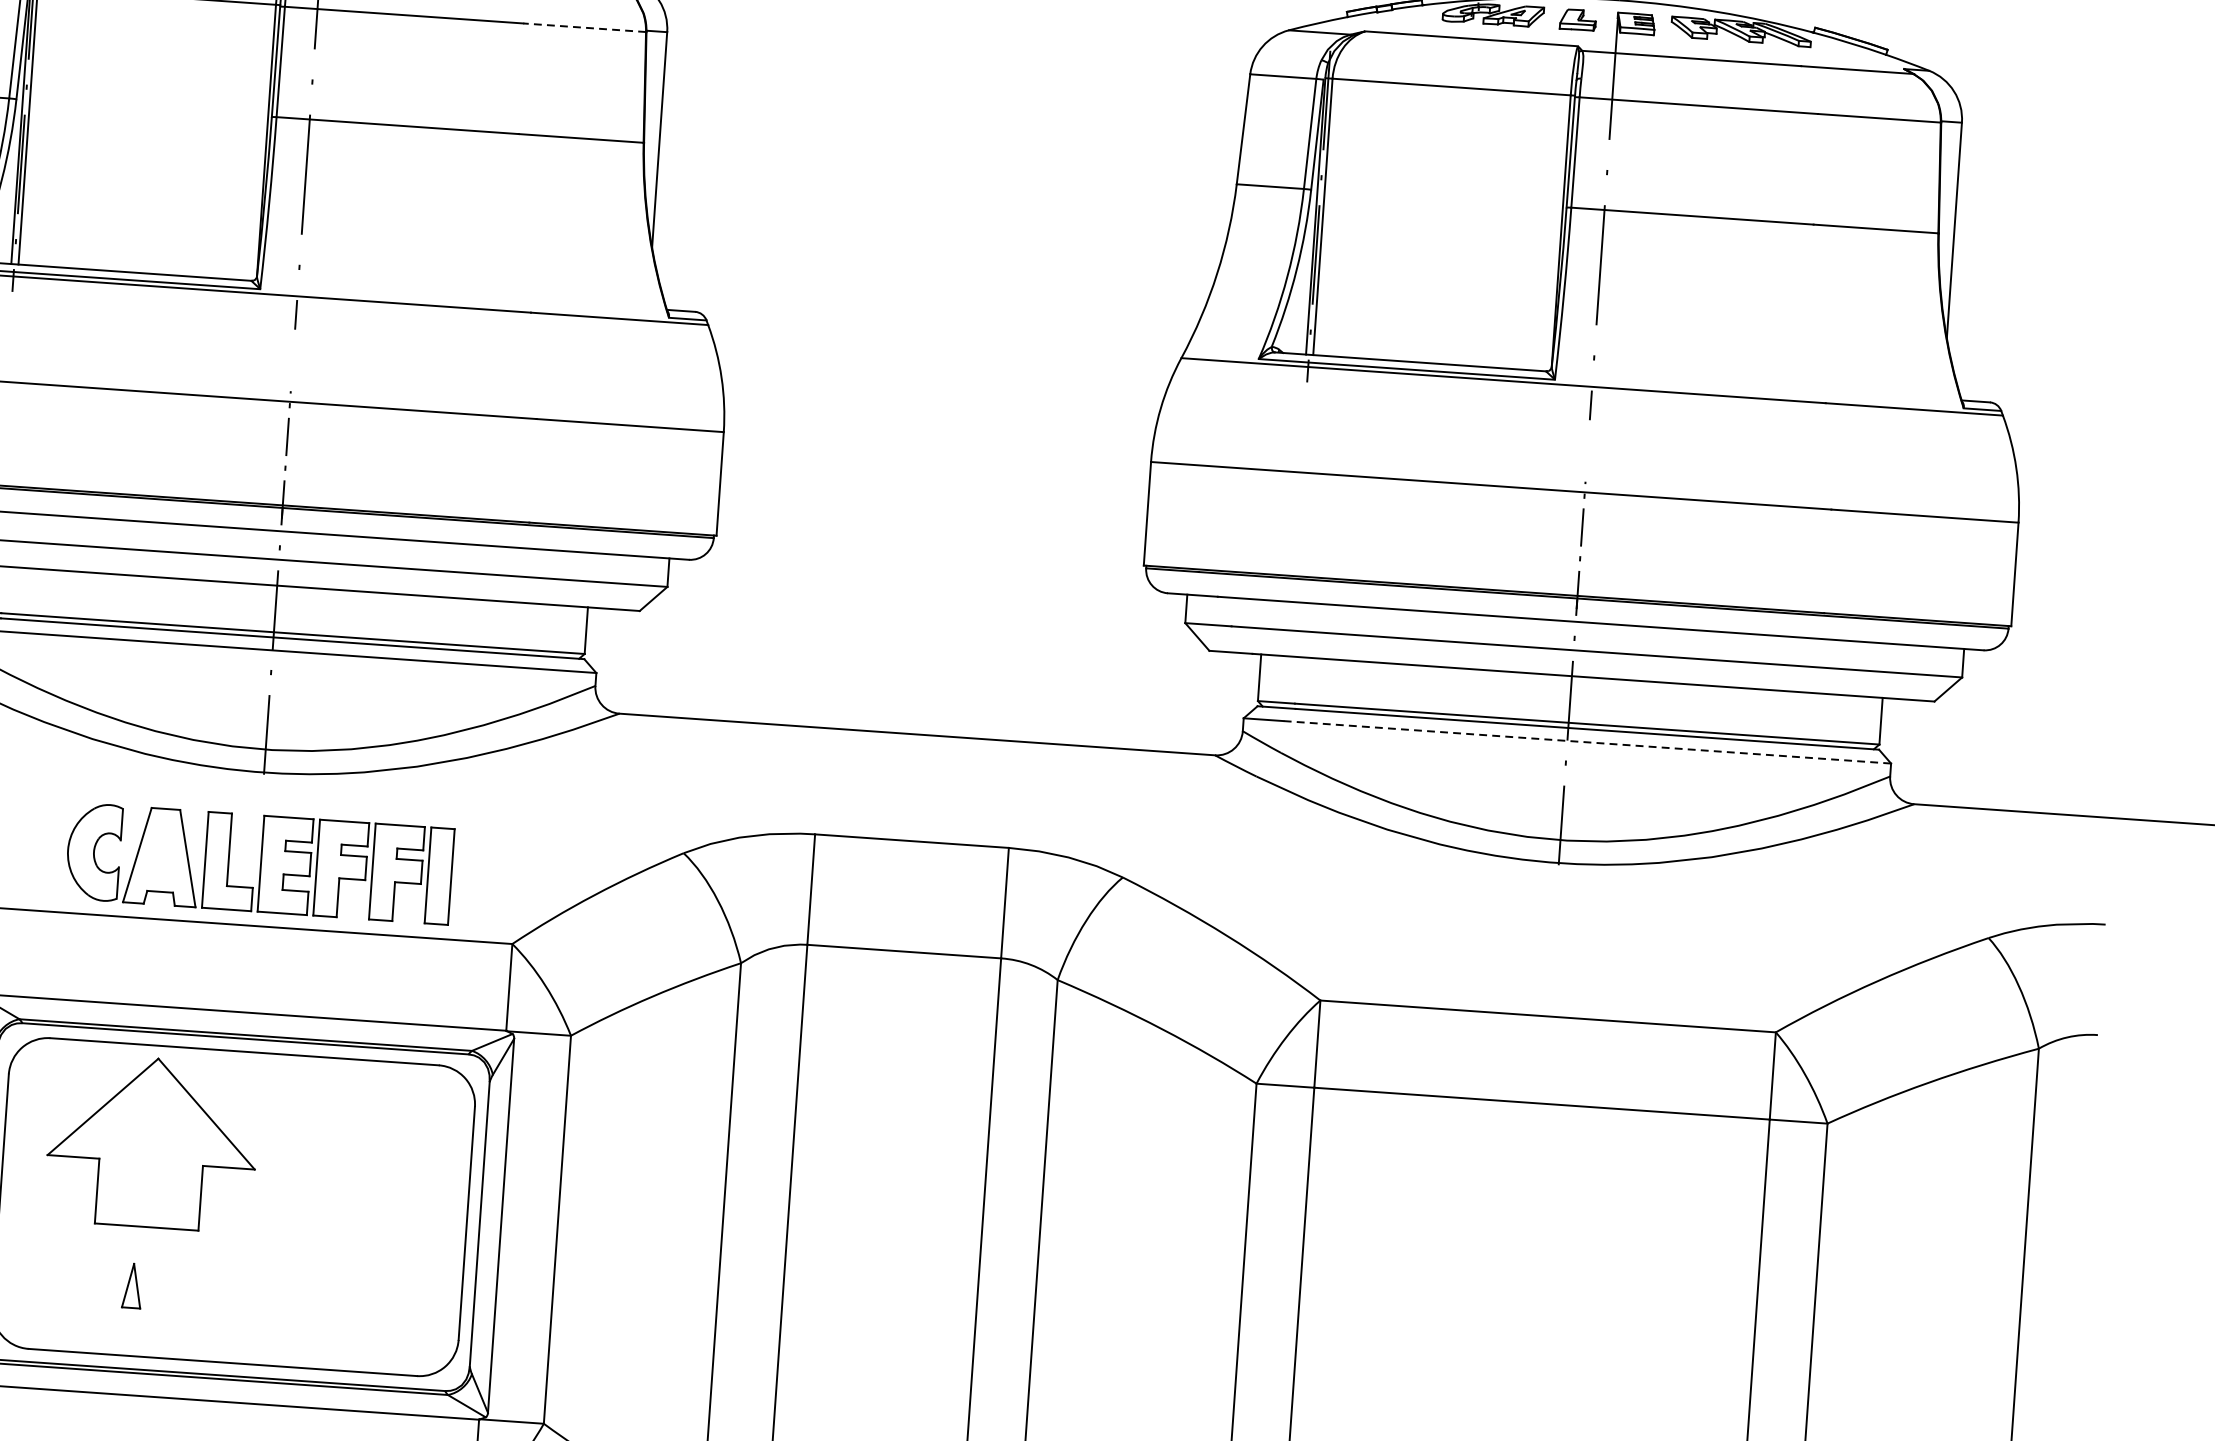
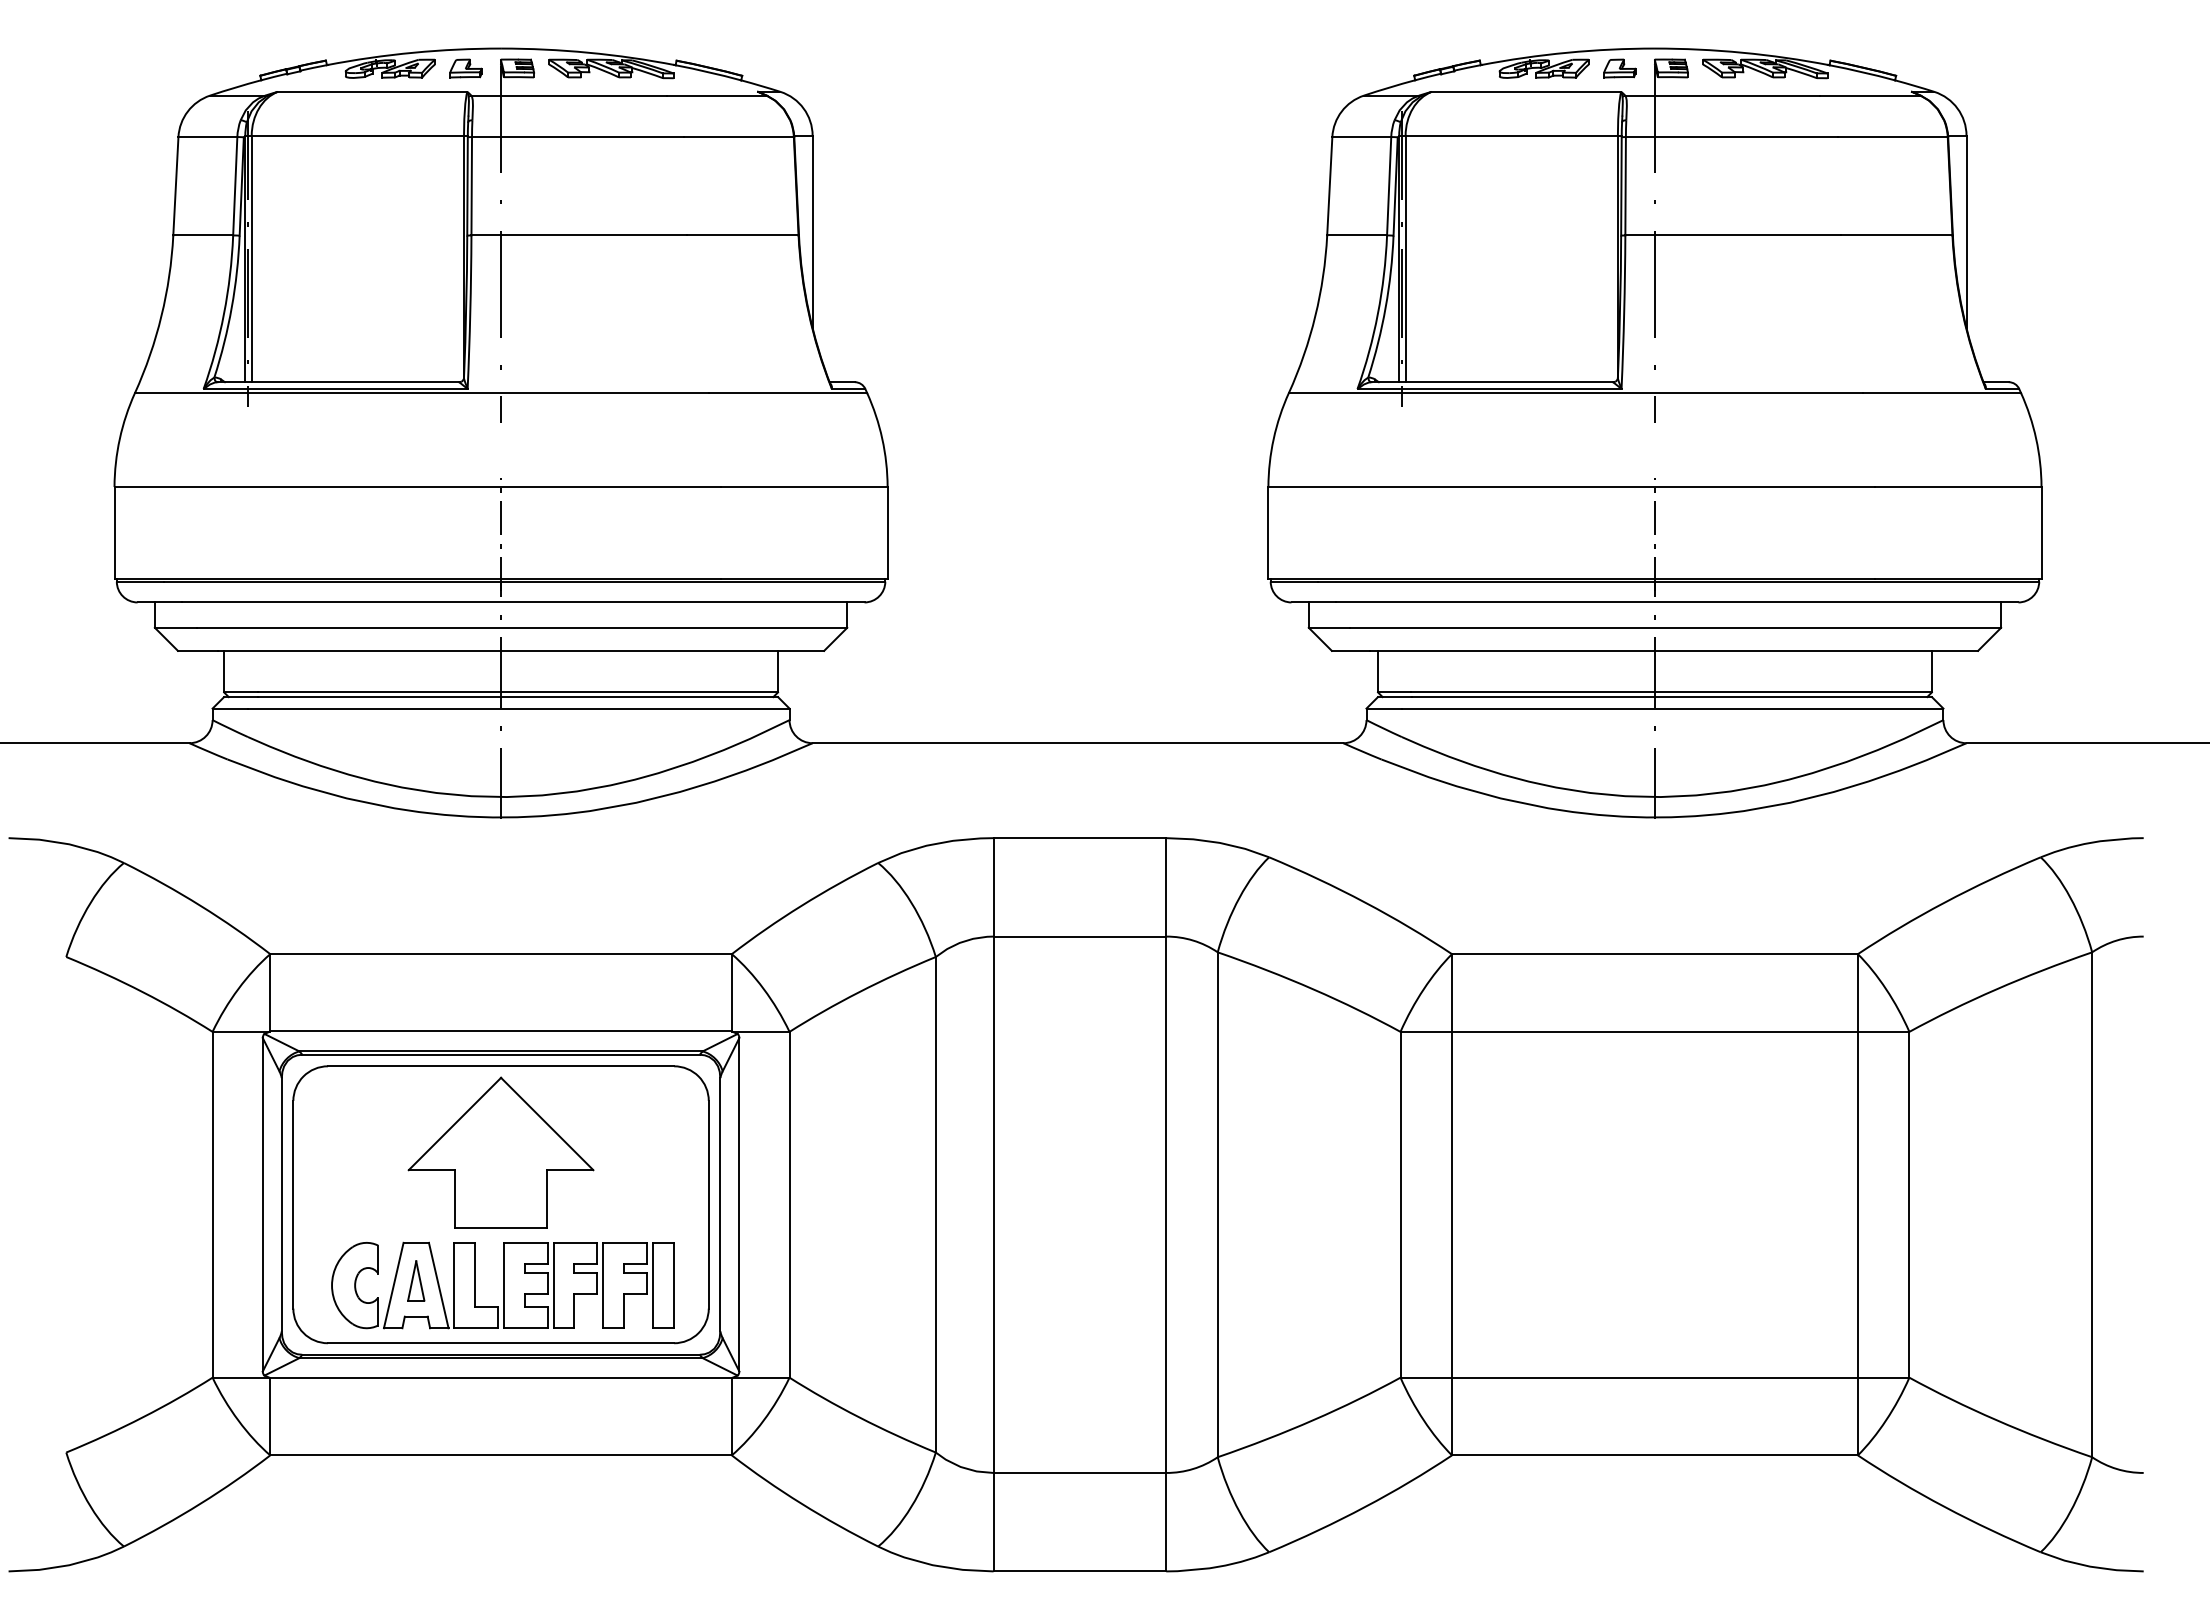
line: (585, 28) -> (739, 137), dashed -> solid
line: (1587, 742) -> (1672, 708), dashed -> solid
part: (259, 863) -> (502, 1285), moved
part: (151, 1142) -> (500, 1152), moved

